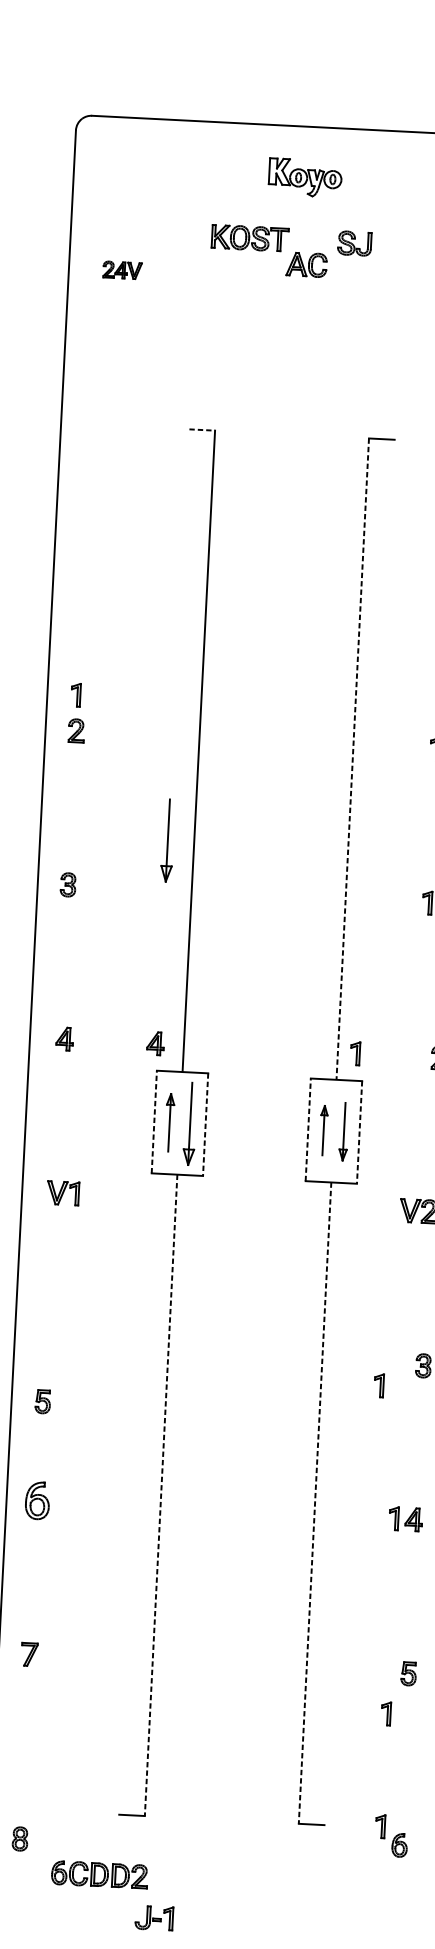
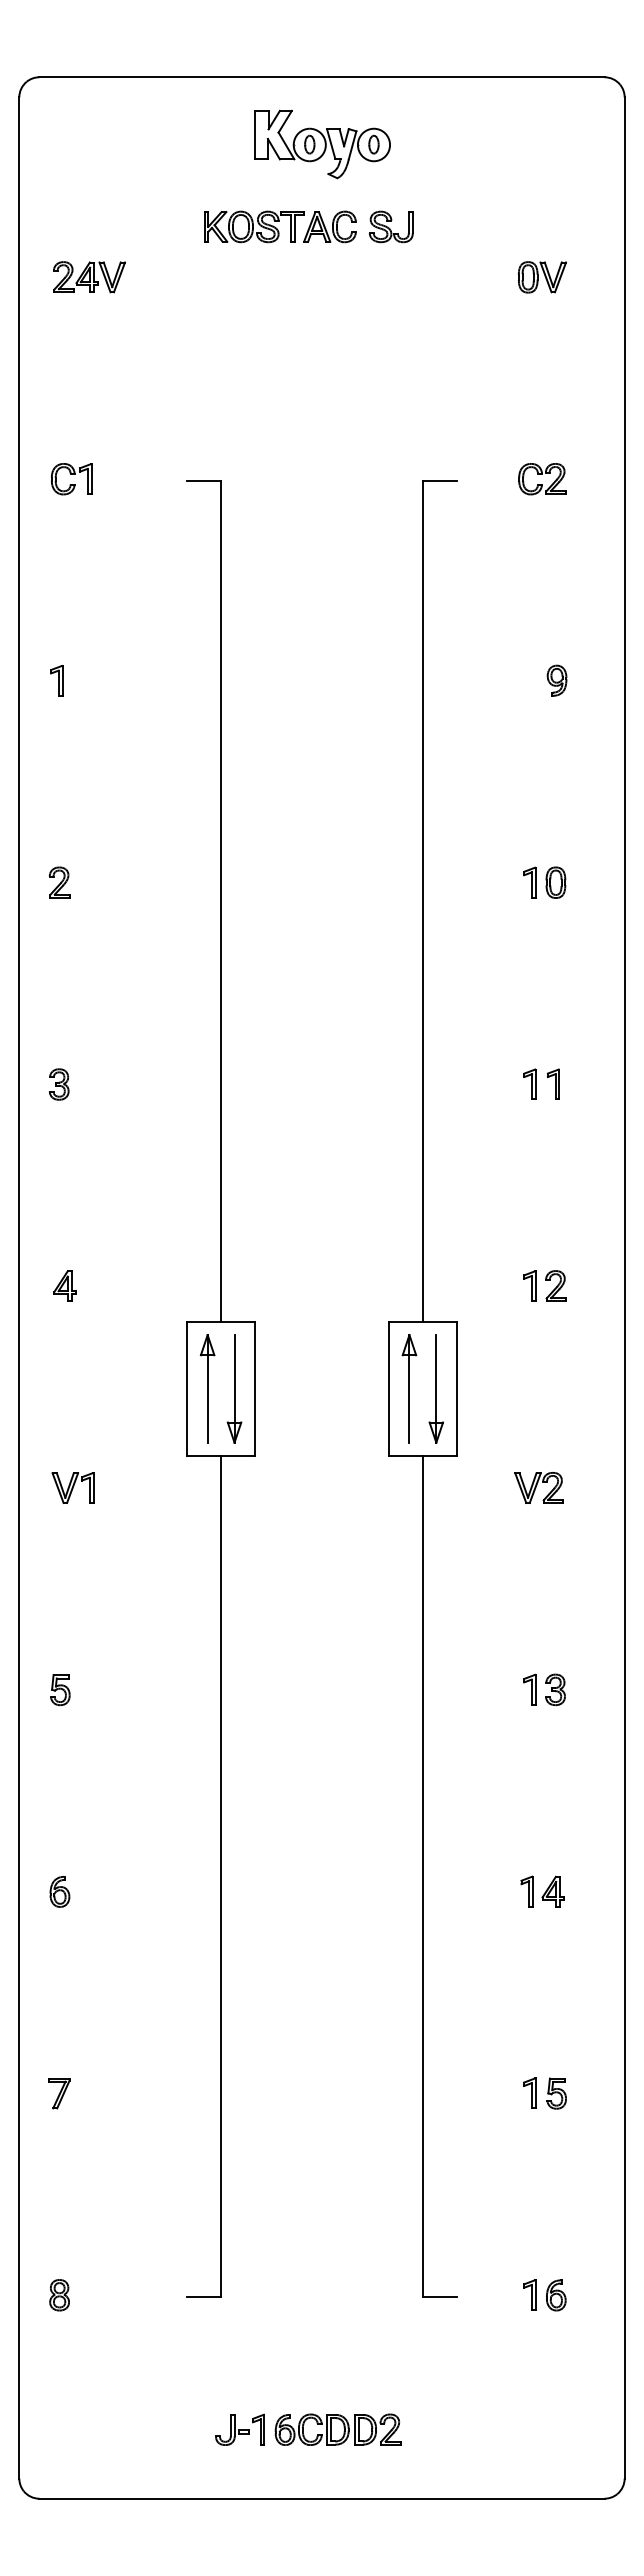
part: (305, 178) -> (322, 144), size x1.43
part: (306, 264) -> (329, 226), moved
part: (122, 270) -> (89, 277), size x1.43
part: (101, 423) -> (71, 479), added
line: (202, 429) -> (204, 480), dashed -> solid
part: (75, 694) -> (56, 680), moved
line: (352, 759) -> (422, 901), dashed -> solid
part: (167, 840) -> (186, 1019), removed
part: (155, 1043) -> (183, 1285), removed
part: (355, 1053) -> (529, 1285), moved
line: (154, 1121) -> (187, 1388), dashed -> solid
part: (169, 1122) -> (207, 1388), size x1.43
line: (205, 1125) -> (254, 1389), dashed -> solid
line: (308, 1129) -> (389, 1388), dashed -> solid
part: (323, 1130) -> (409, 1388), size x1.67
part: (343, 1131) -> (435, 1388), size x1.43
line: (359, 1132) -> (456, 1389), dashed -> solid
part: (378, 1385) -> (529, 1689), moved
part: (43, 1402) -> (60, 1690), moved
line: (161, 1496) -> (221, 1877), dashed -> solid
part: (37, 1500) -> (59, 1891), size x0.62
line: (314, 1503) -> (422, 1877), dashed -> solid
part: (385, 1713) -> (529, 2092), moved
part: (20, 1839) -> (59, 2295), moved
part: (399, 1845) -> (556, 2295), moved
part: (99, 1874) -> (337, 2429), moved

